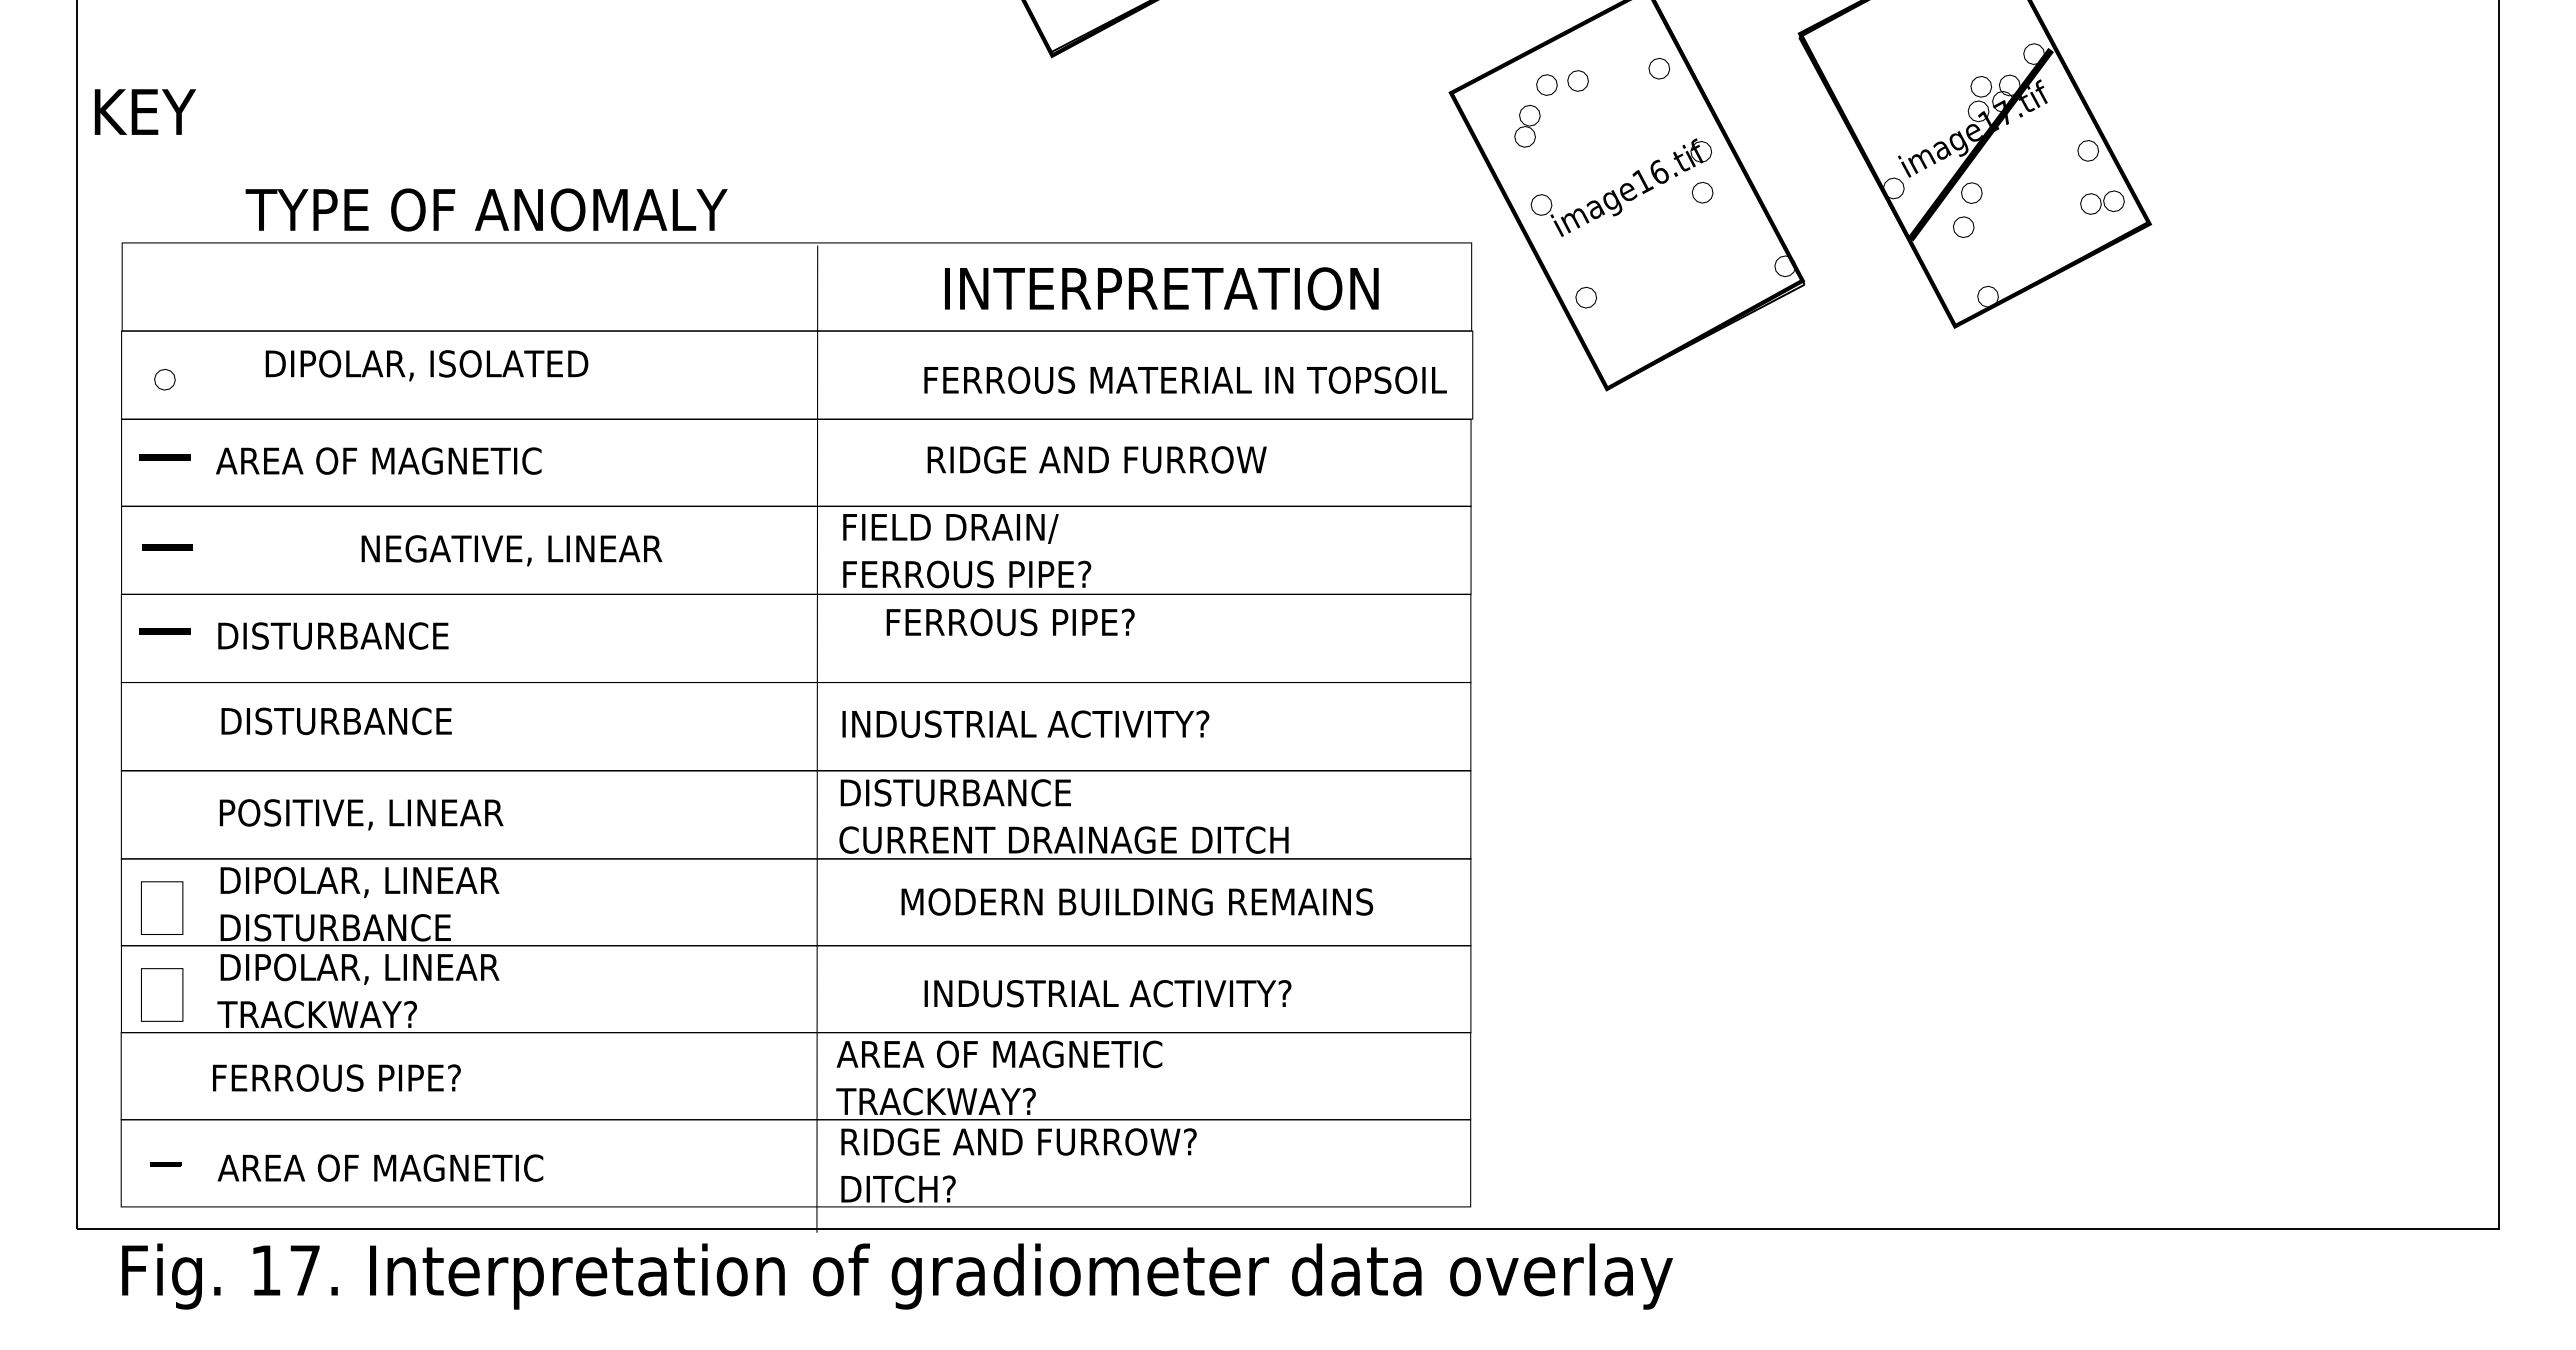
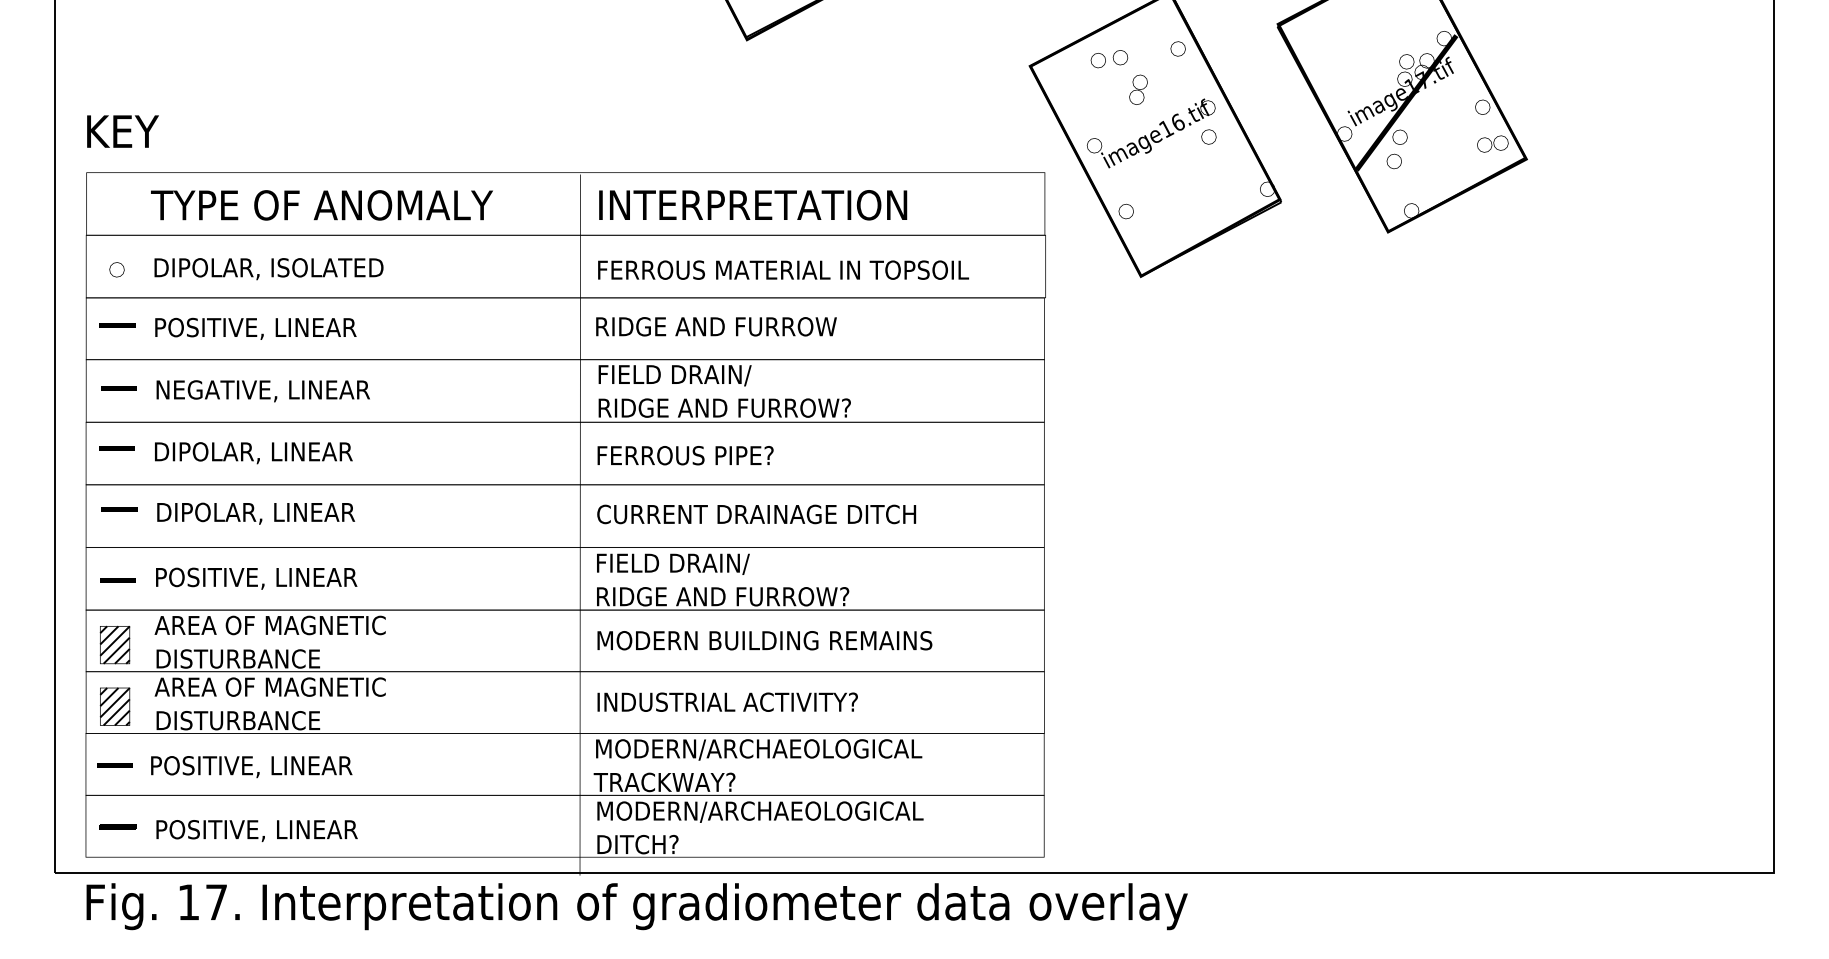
text: (145, 111) -> (123, 131), moved
part: (1527, 125) -> (1138, 89), moved
text: (486, 209) -> (321, 205), moved
text: (1161, 288) -> (752, 205), moved
text: (426, 365) -> (268, 268), moved
text: (1185, 379) -> (783, 269), moved
text: (1096, 459) -> (716, 326), moved
text: (378, 462) -> (268, 328), AREA OF MAGNETIC -> POSITIVE, LINEAR
text: (511, 550) -> (262, 391), moved
text: (1022, 574) -> (725, 408), FERROUS PIPE? -> RIDGE AND FURROW?
text: (1010, 622) -> (685, 455), moved
text: (374, 637) -> (265, 452), DISTURBANCE -> DIPOLAR, LINEAR
line: (167, 716) -> (118, 508), added
text: (377, 722) -> (267, 513), DISTURBANCE -> DIPOLAR, LINEAR
text: (1065, 723) -> (756, 513), INDUSTRIAL ACTIVITY? -> CURRENT DRAINAGE DITCH
text: (957, 794) -> (679, 564), DISTURBANCE -> FIELD DRAIN/
line: (165, 816) -> (117, 579), added
text: (1063, 839) -> (755, 596), CURRENT DRAINAGE DITCH -> RIDGE AND FURROW?
text: (380, 882) -> (270, 626), DIPOLAR, LINEAR -> AREA OF MAGNETIC
text: (1137, 901) -> (765, 640), moved
hatch: (161, 907) -> (114, 644), added
text: (380, 968) -> (270, 687), DIPOLAR, LINEAR -> AREA OF MAGNETIC
text: (1107, 993) -> (727, 702), moved
hatch: (161, 994) -> (114, 706), added
text: (333, 1014) -> (236, 720), TRACKWAY? -> DISTURBANCE
text: (1067, 1055) -> (757, 749), AREA OF MAGNETIC -> MODERN/ARCHAEOLOGICAL
line: (162, 1077) -> (115, 765), added
text: (356, 1079) -> (253, 766), FERROUS PIPE? -> POSITIVE, LINEAR
text: (1072, 1143) -> (761, 812), RIDGE AND FURROW? -> MODERN/ARCHAEOLOGICAL
part: (165, 1163) -> (117, 826), size x1.67
text: (380, 1169) -> (270, 830), AREA OF MAGNETIC -> POSITIVE, LINEAR

